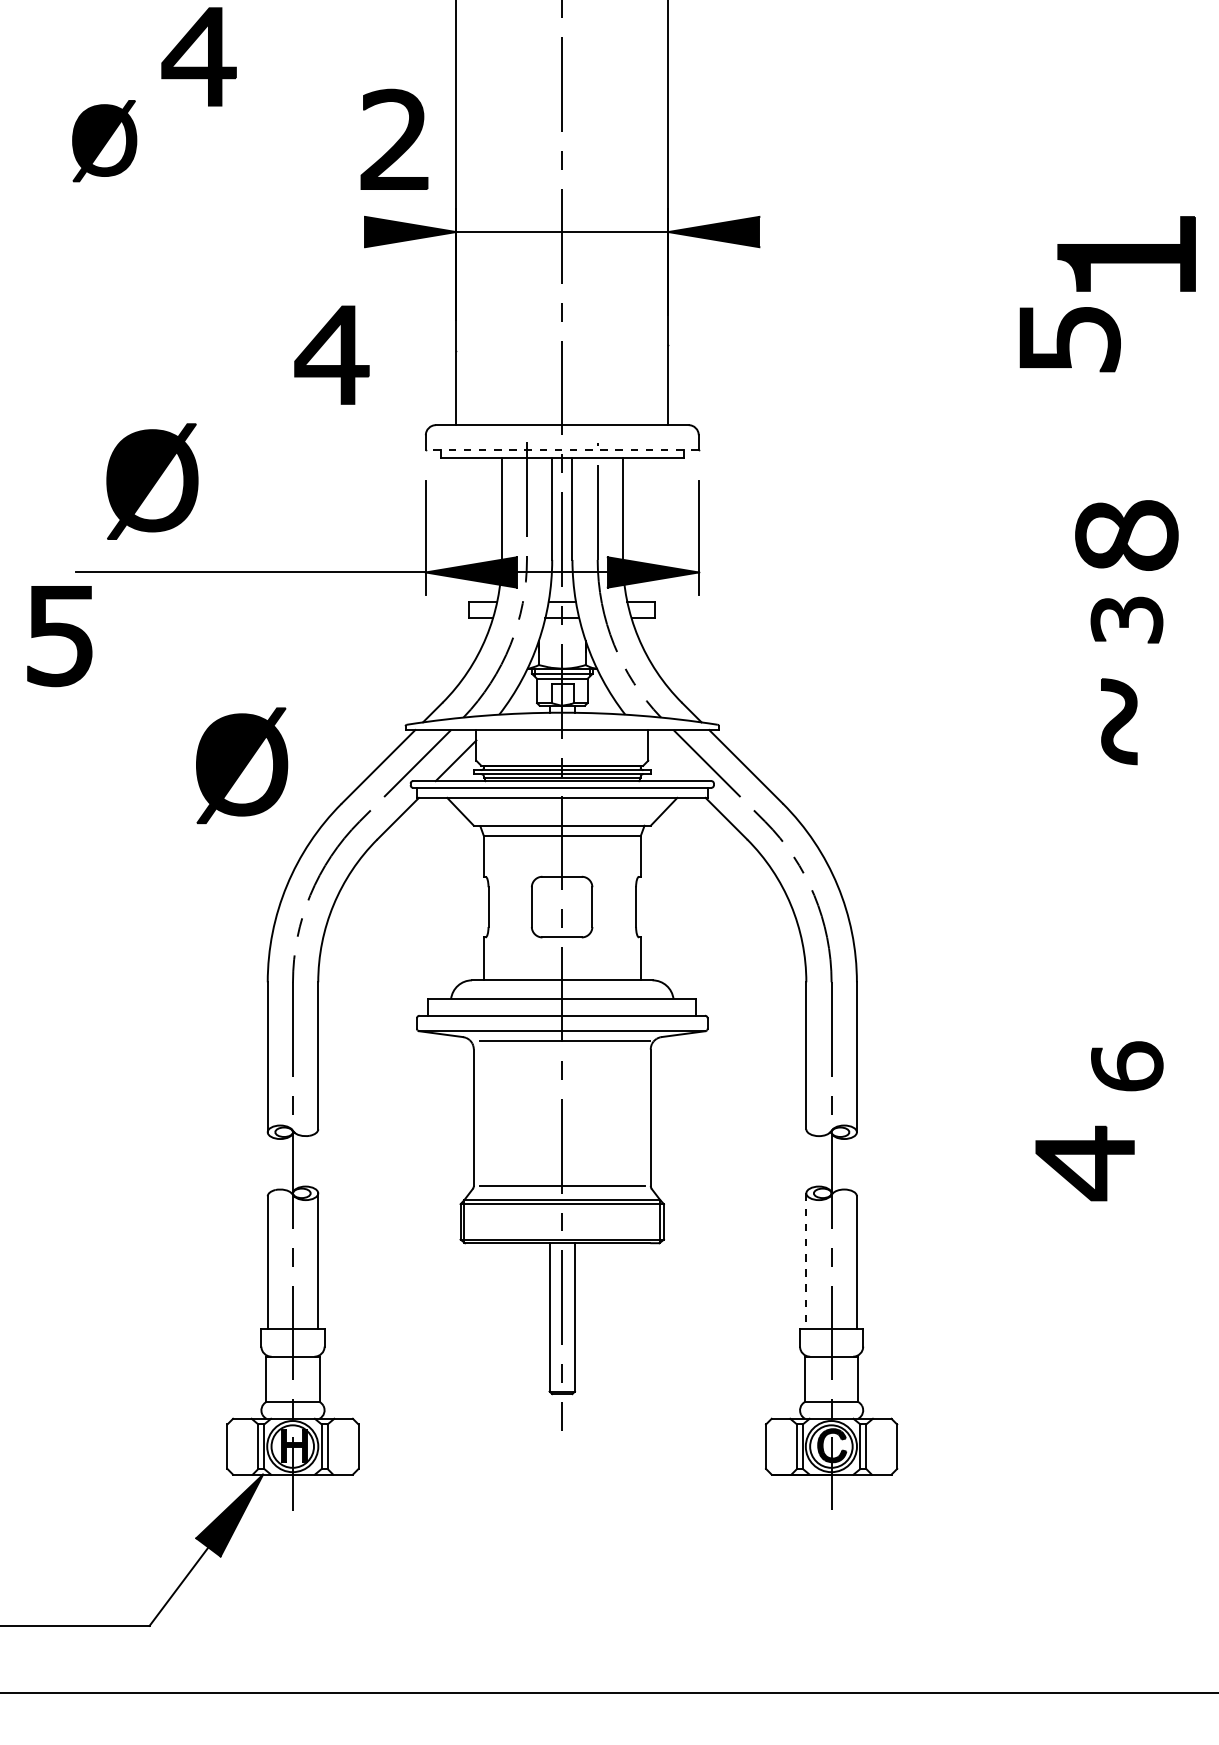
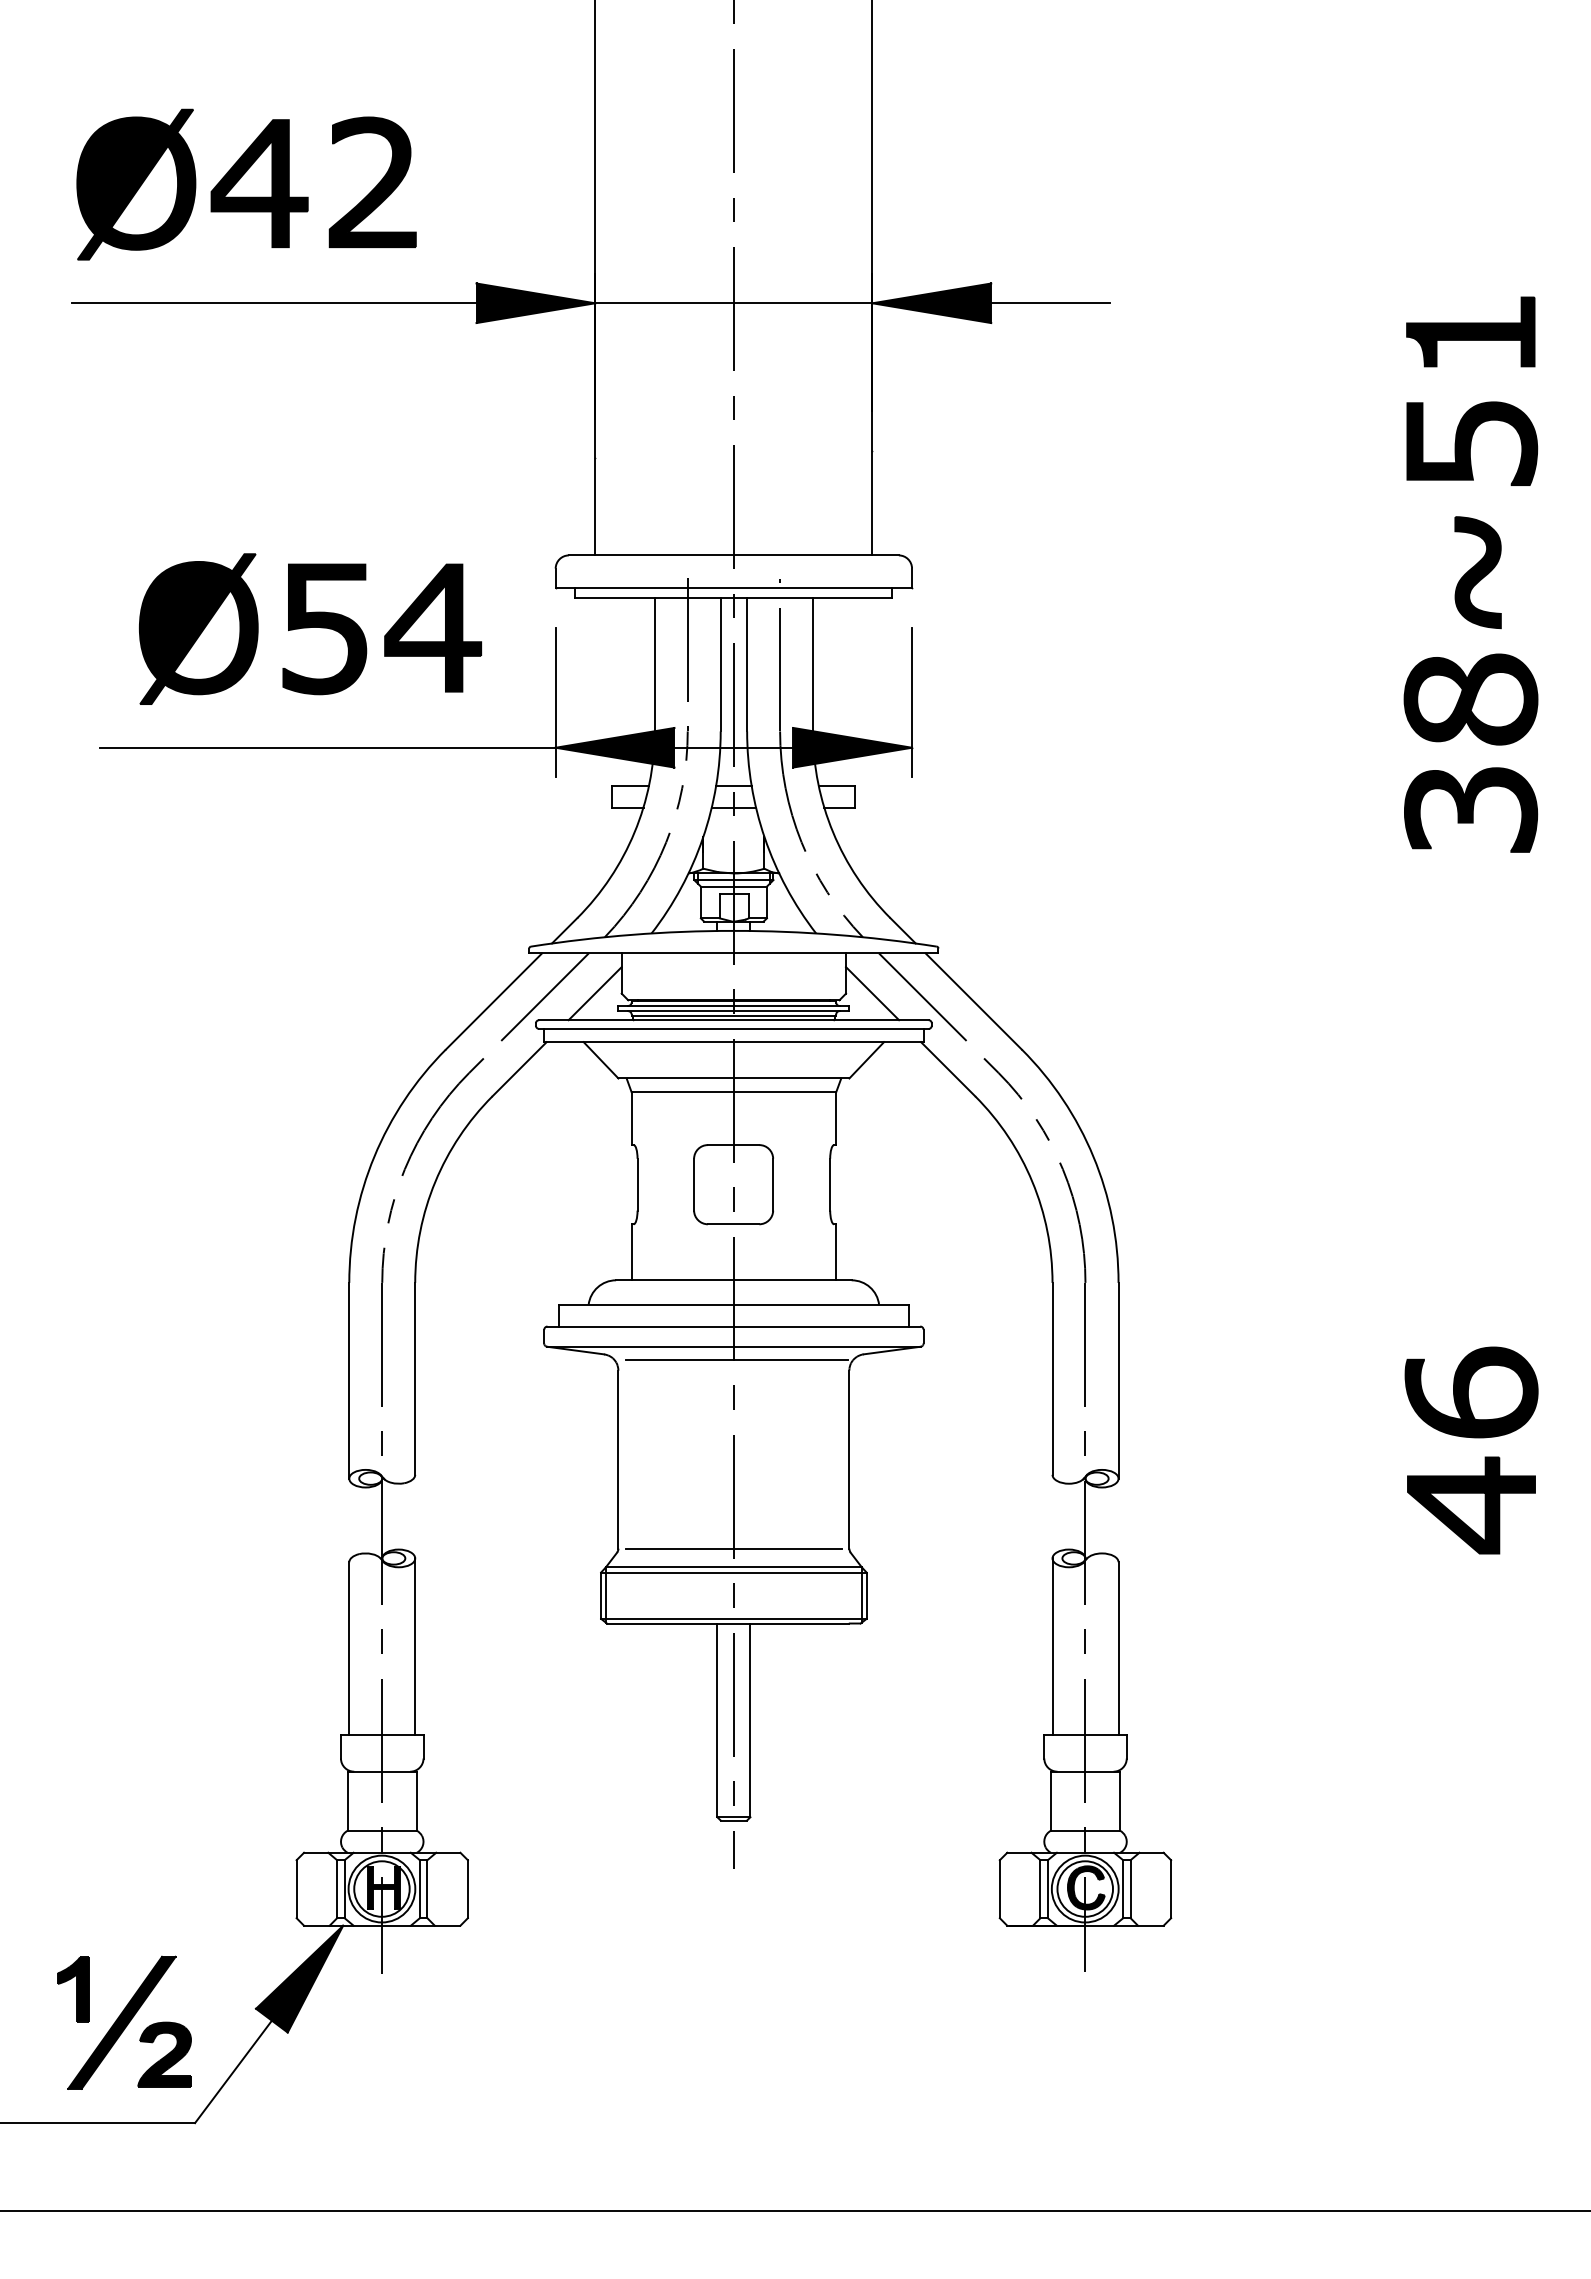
part: (198, 56) -> (259, 183), moved
part: (394, 139) -> (372, 182), moved
part: (104, 141) -> (136, 184), size x1.43
line: (209, 232) -> (273, 303), added
line: (804, 232) -> (1050, 303), added
part: (1126, 253) -> (1470, 331), size x0.71
part: (1070, 339) -> (1472, 443), moved
part: (332, 354) -> (433, 627), moved
line: (562, 450) -> (733, 588), dashed -> solid
part: (1127, 619) -> (1471, 809), size x1.43
part: (59, 636) -> (324, 629), moved
part: (1118, 721) -> (1477, 572), moved
line: (668, 760) -> (872, 993), added
part: (241, 765) -> (315, 999), removed
part: (1127, 1066) -> (1471, 1392), size x1.43
part: (1085, 1163) -> (1471, 1505), moved
line: (806, 1261) -> (1052, 1647), dashed -> solid
part: (95, 1548) -> (124, 2022), added

